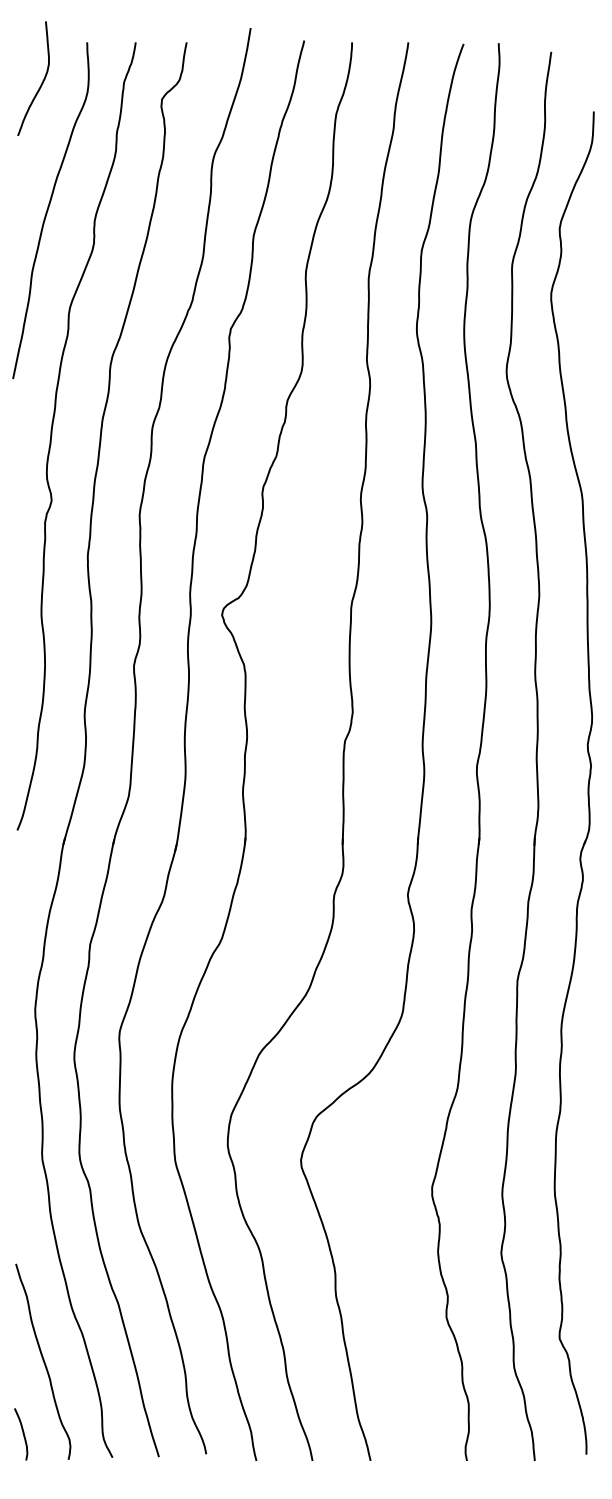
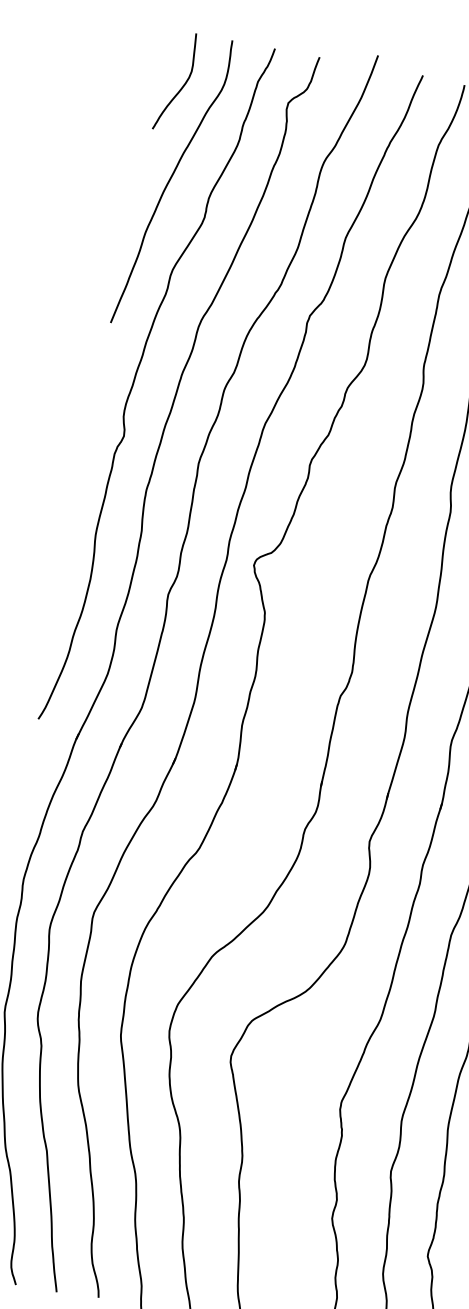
curve: (41, 82) -> (182, 86), moved

